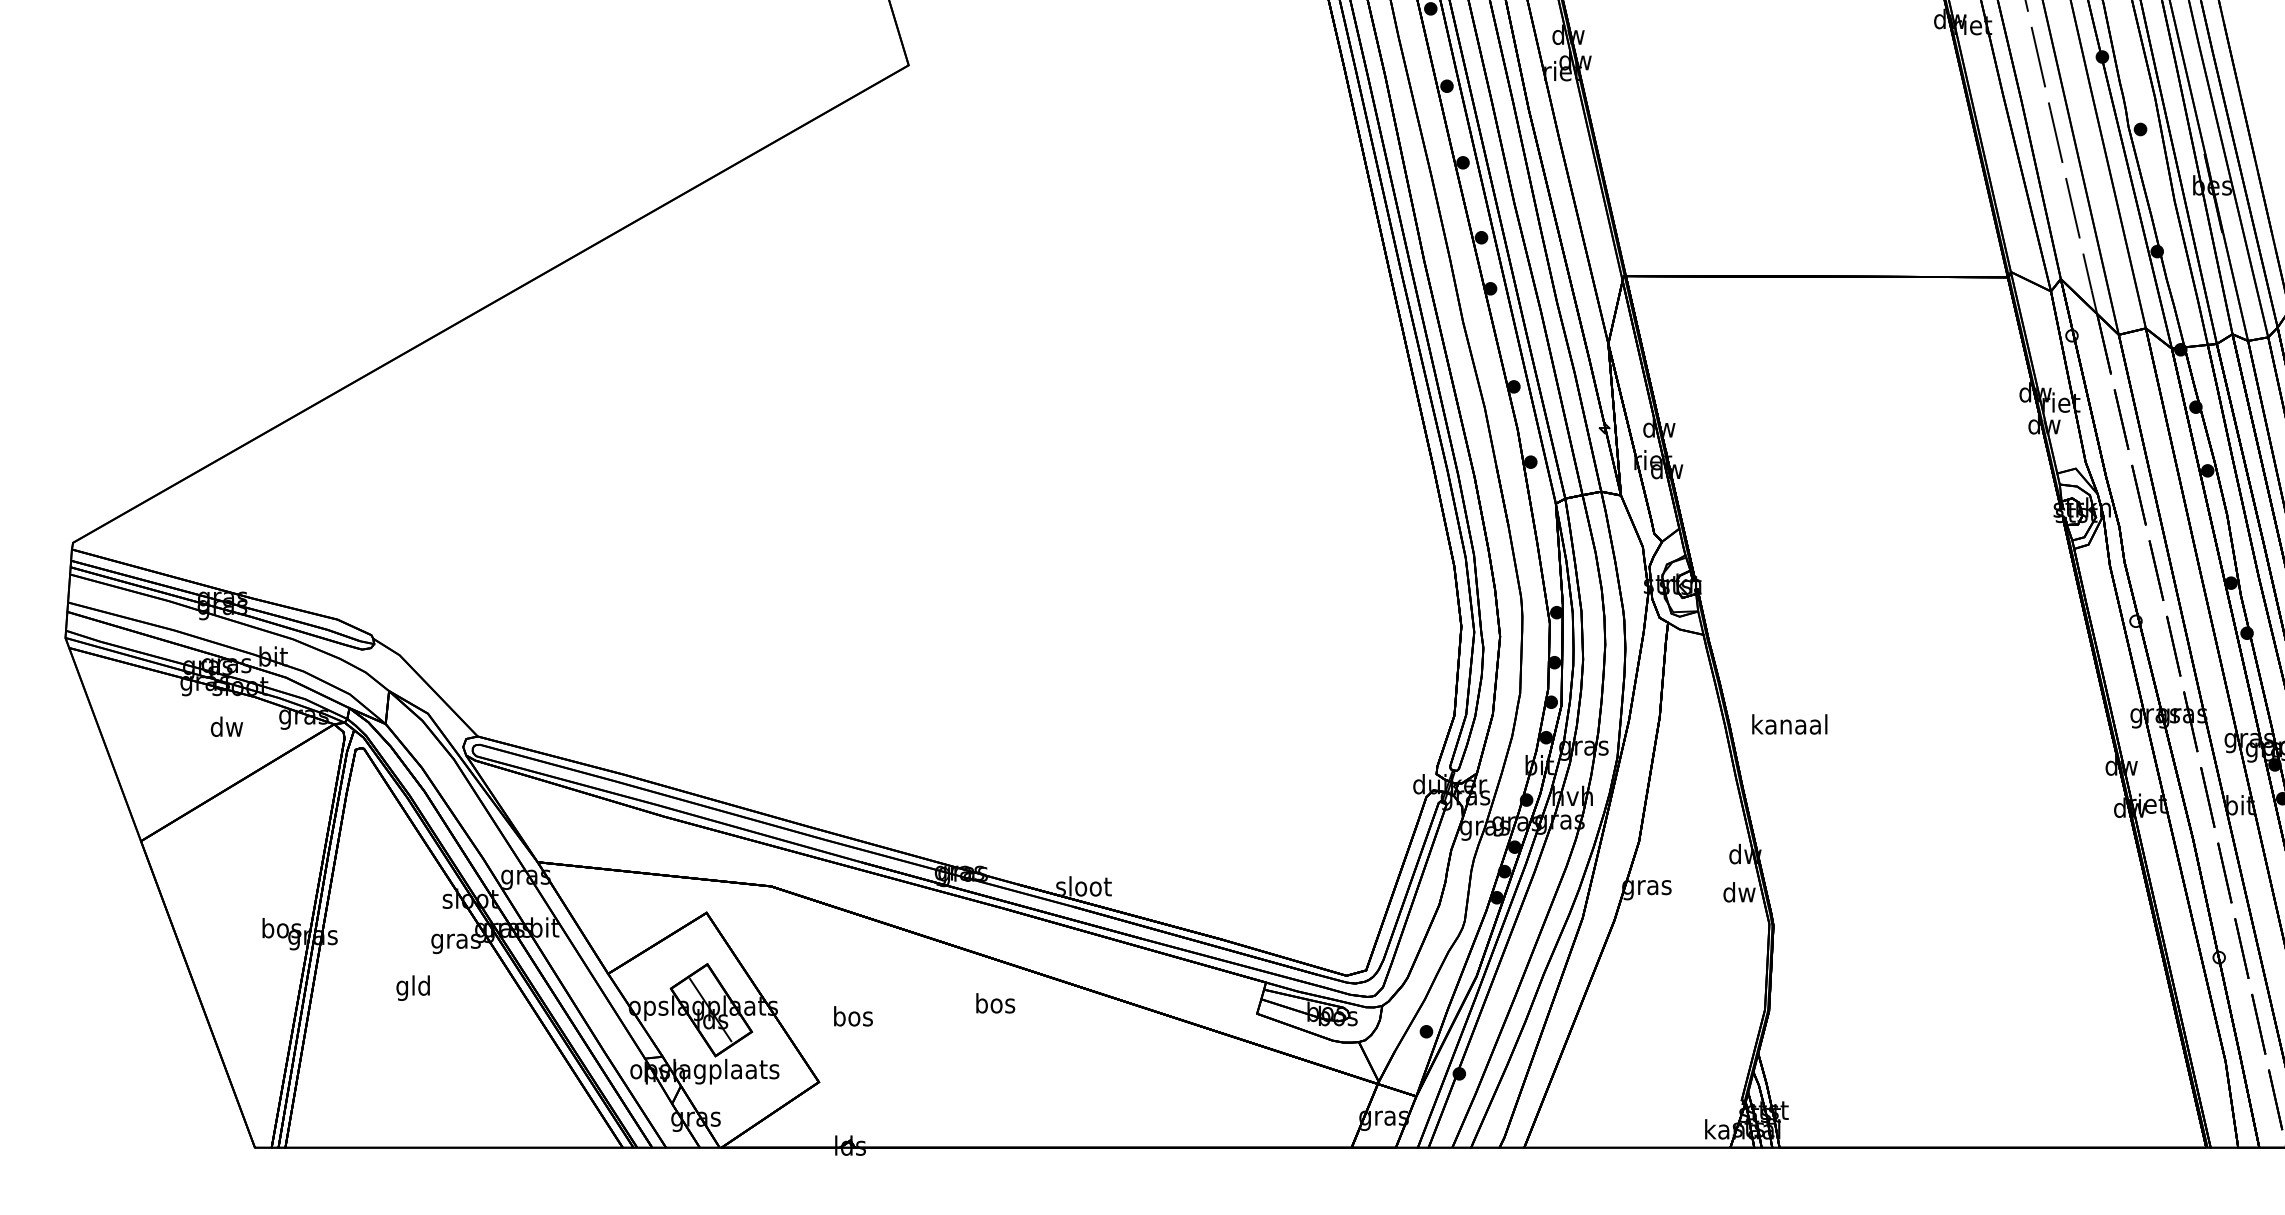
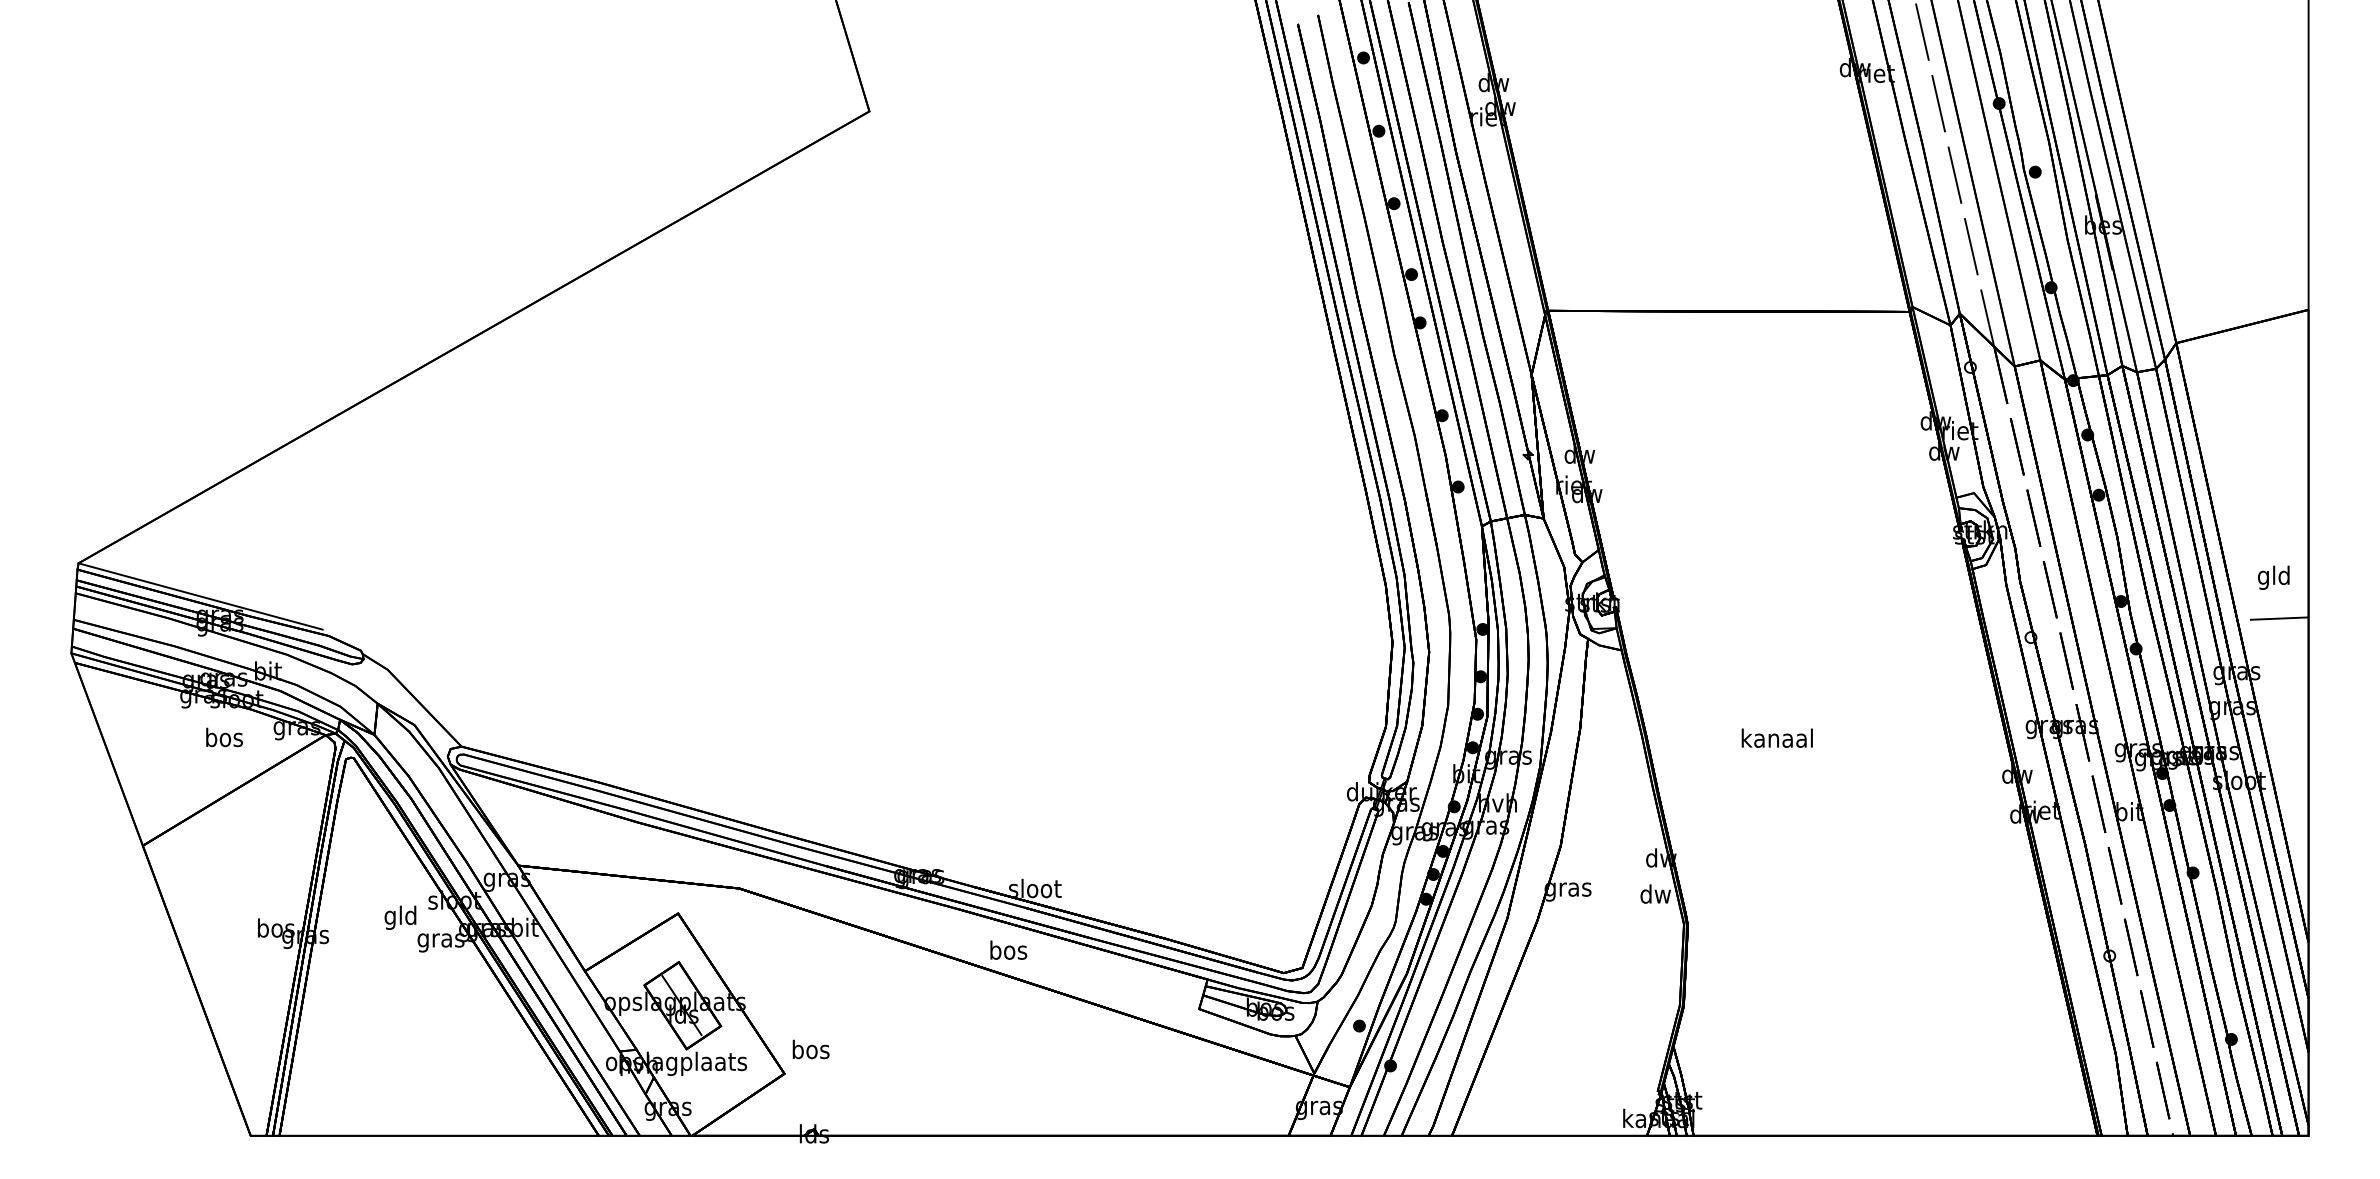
line: (201, 577) -> (200, 596), added
text: (1788, 723) -> (1776, 737), moved
text: (227, 726) -> (224, 737), dw -> bos
text: (413, 987) -> (400, 917), moved
text: (995, 1002) -> (1008, 949), moved
text: (852, 1016) -> (810, 1049), moved

